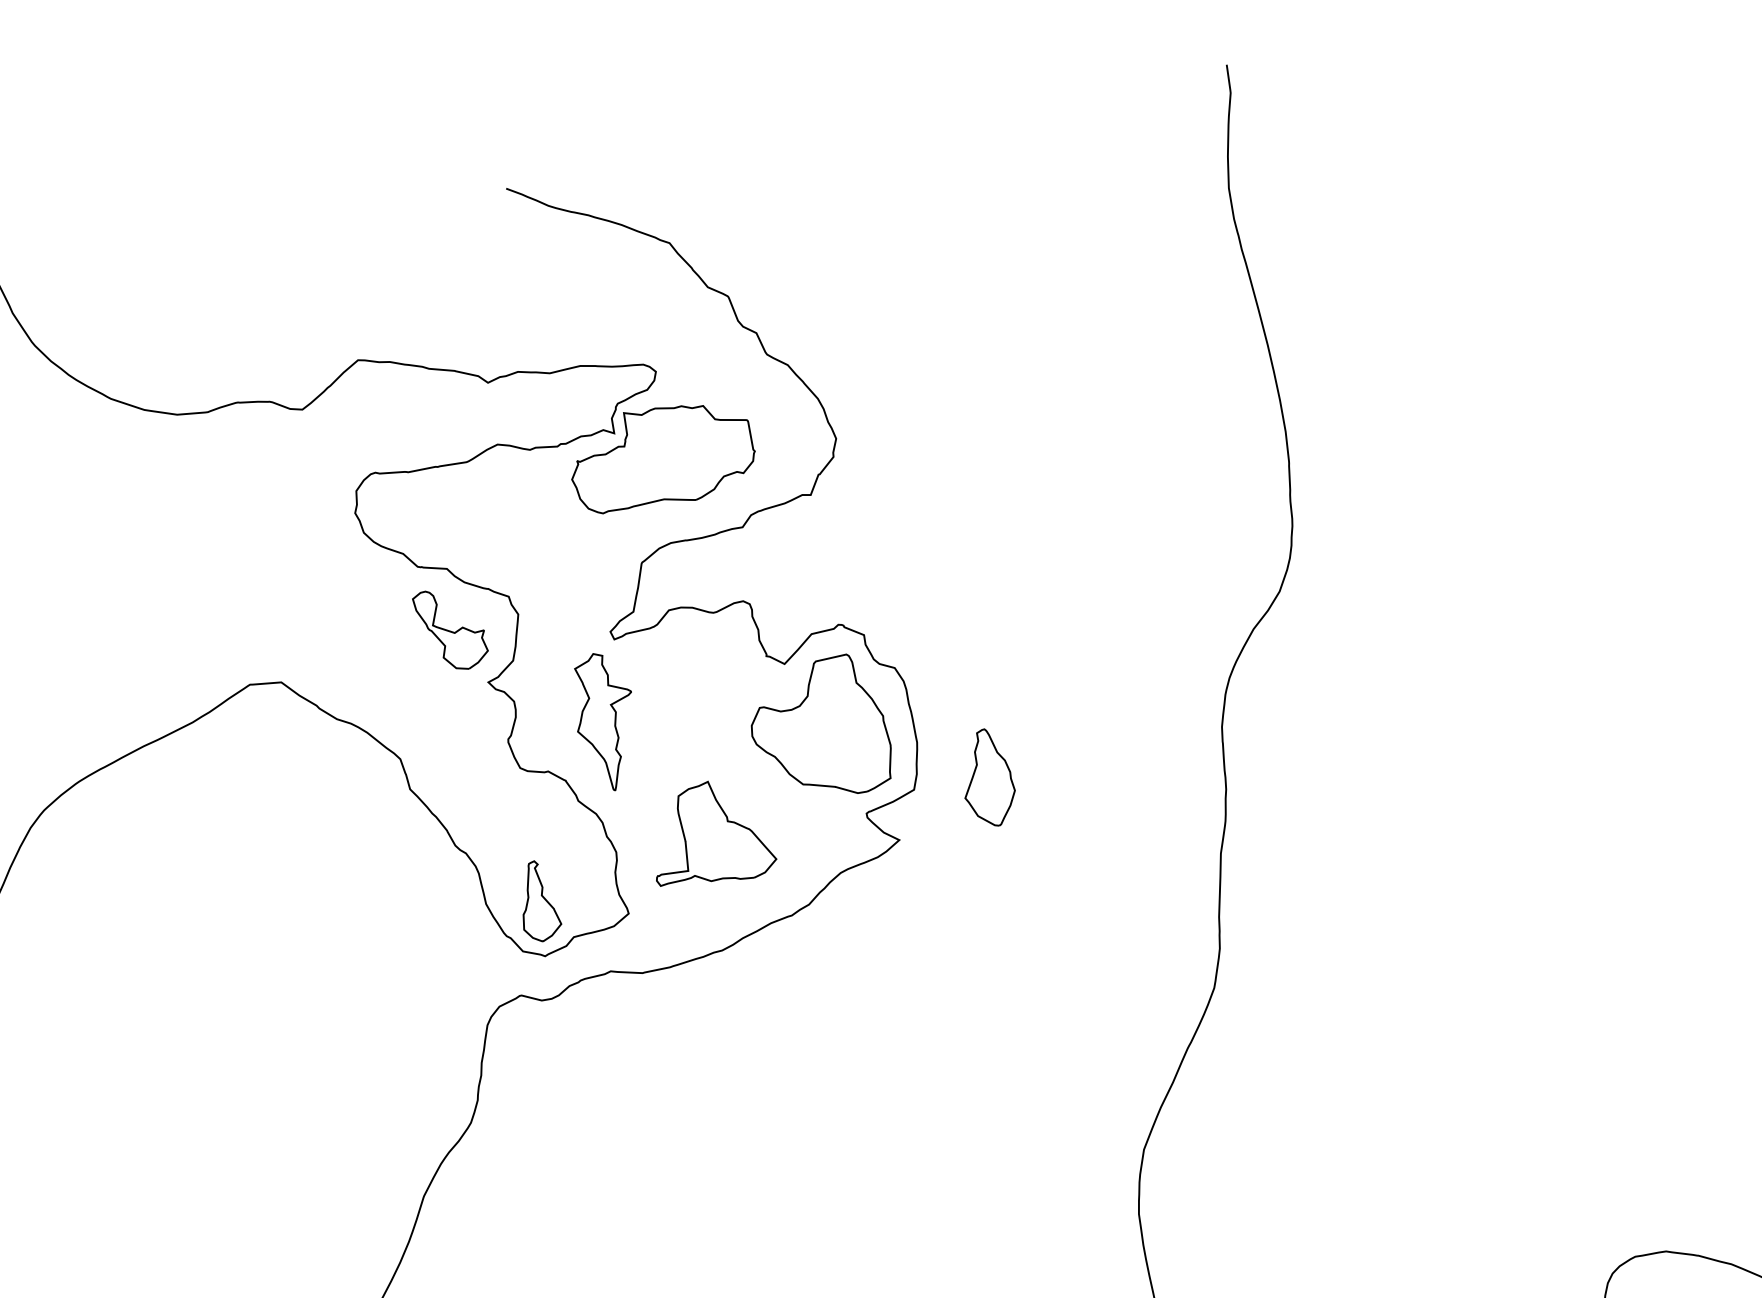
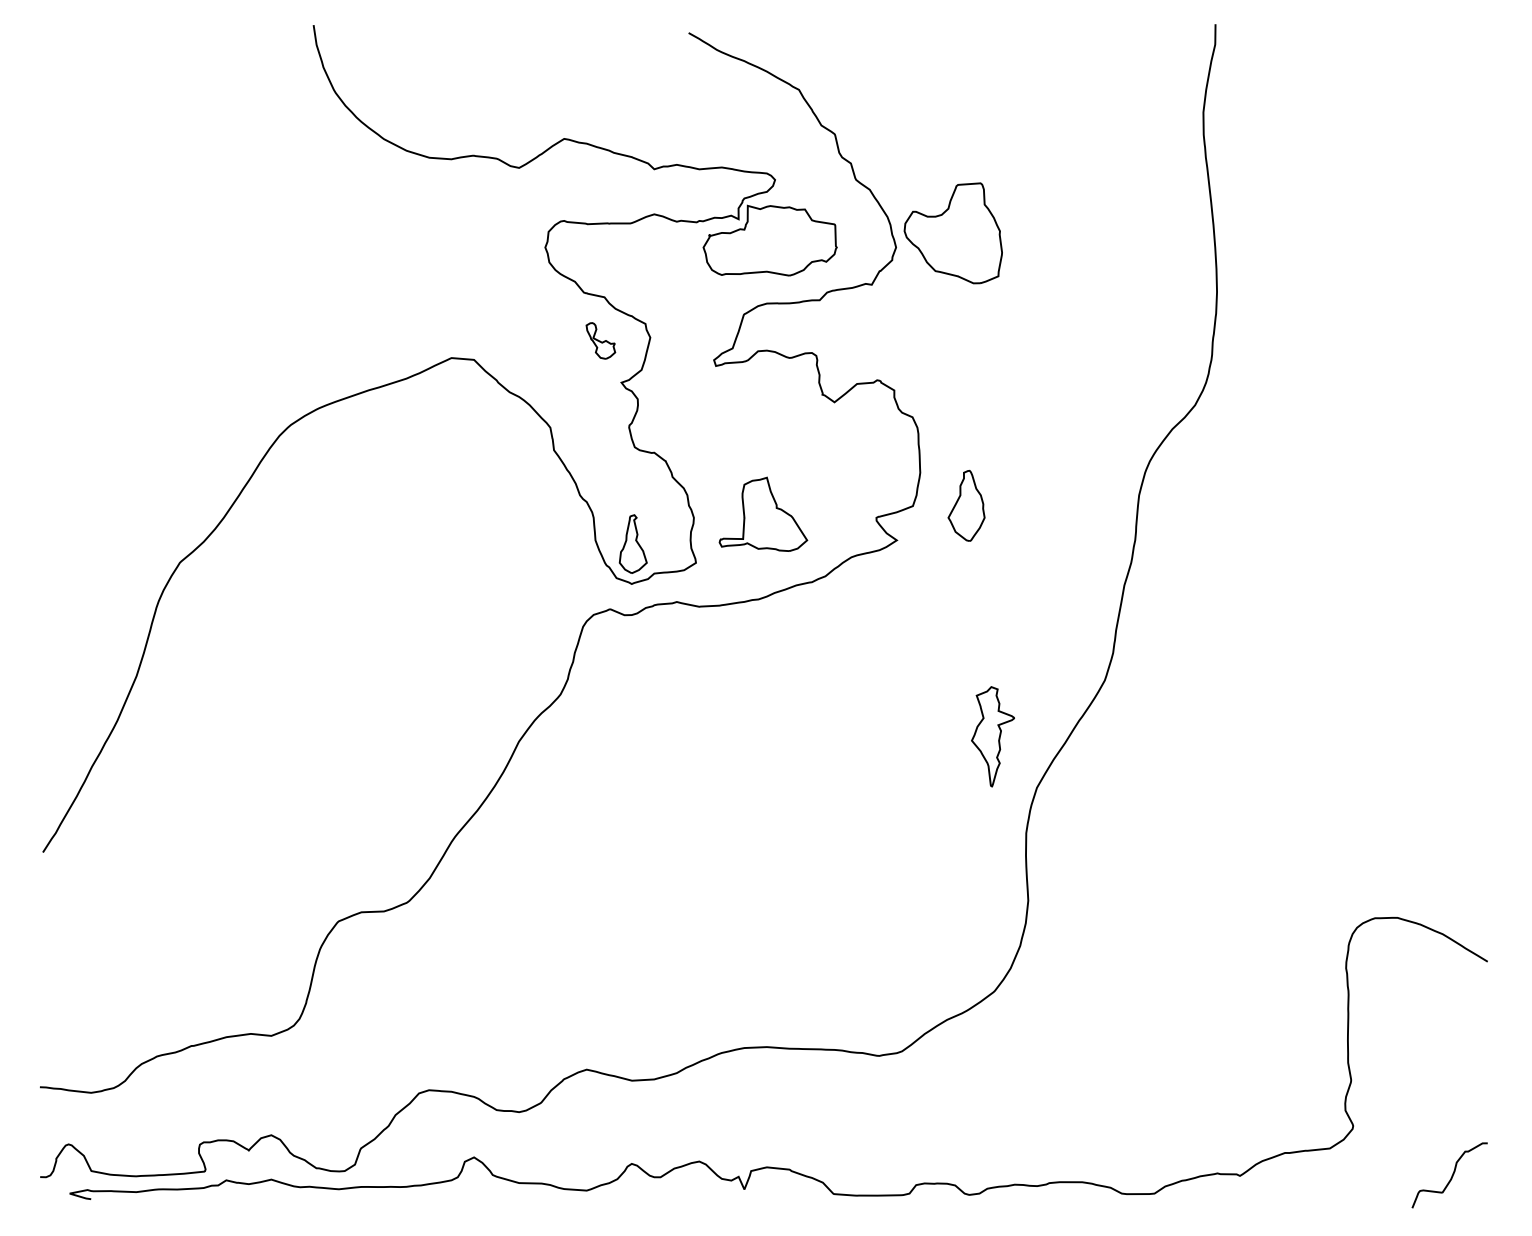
part: (450, 628) -> (600, 340), size x0.6
part: (605, 721) -> (992, 736), moved
part: (818, 729) -> (952, 233), moved

